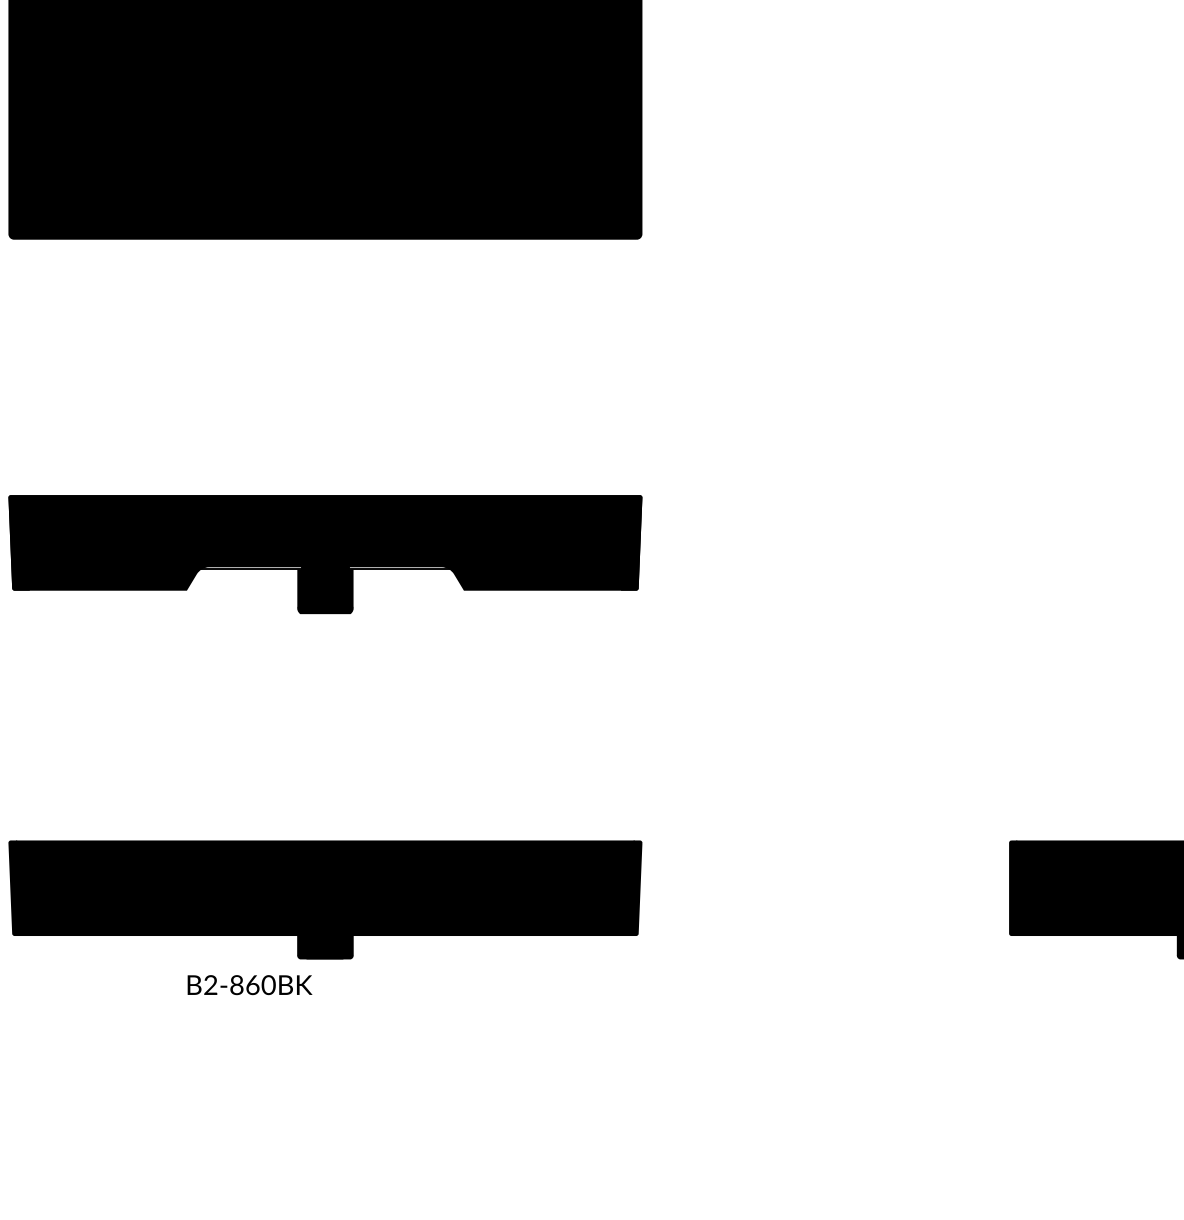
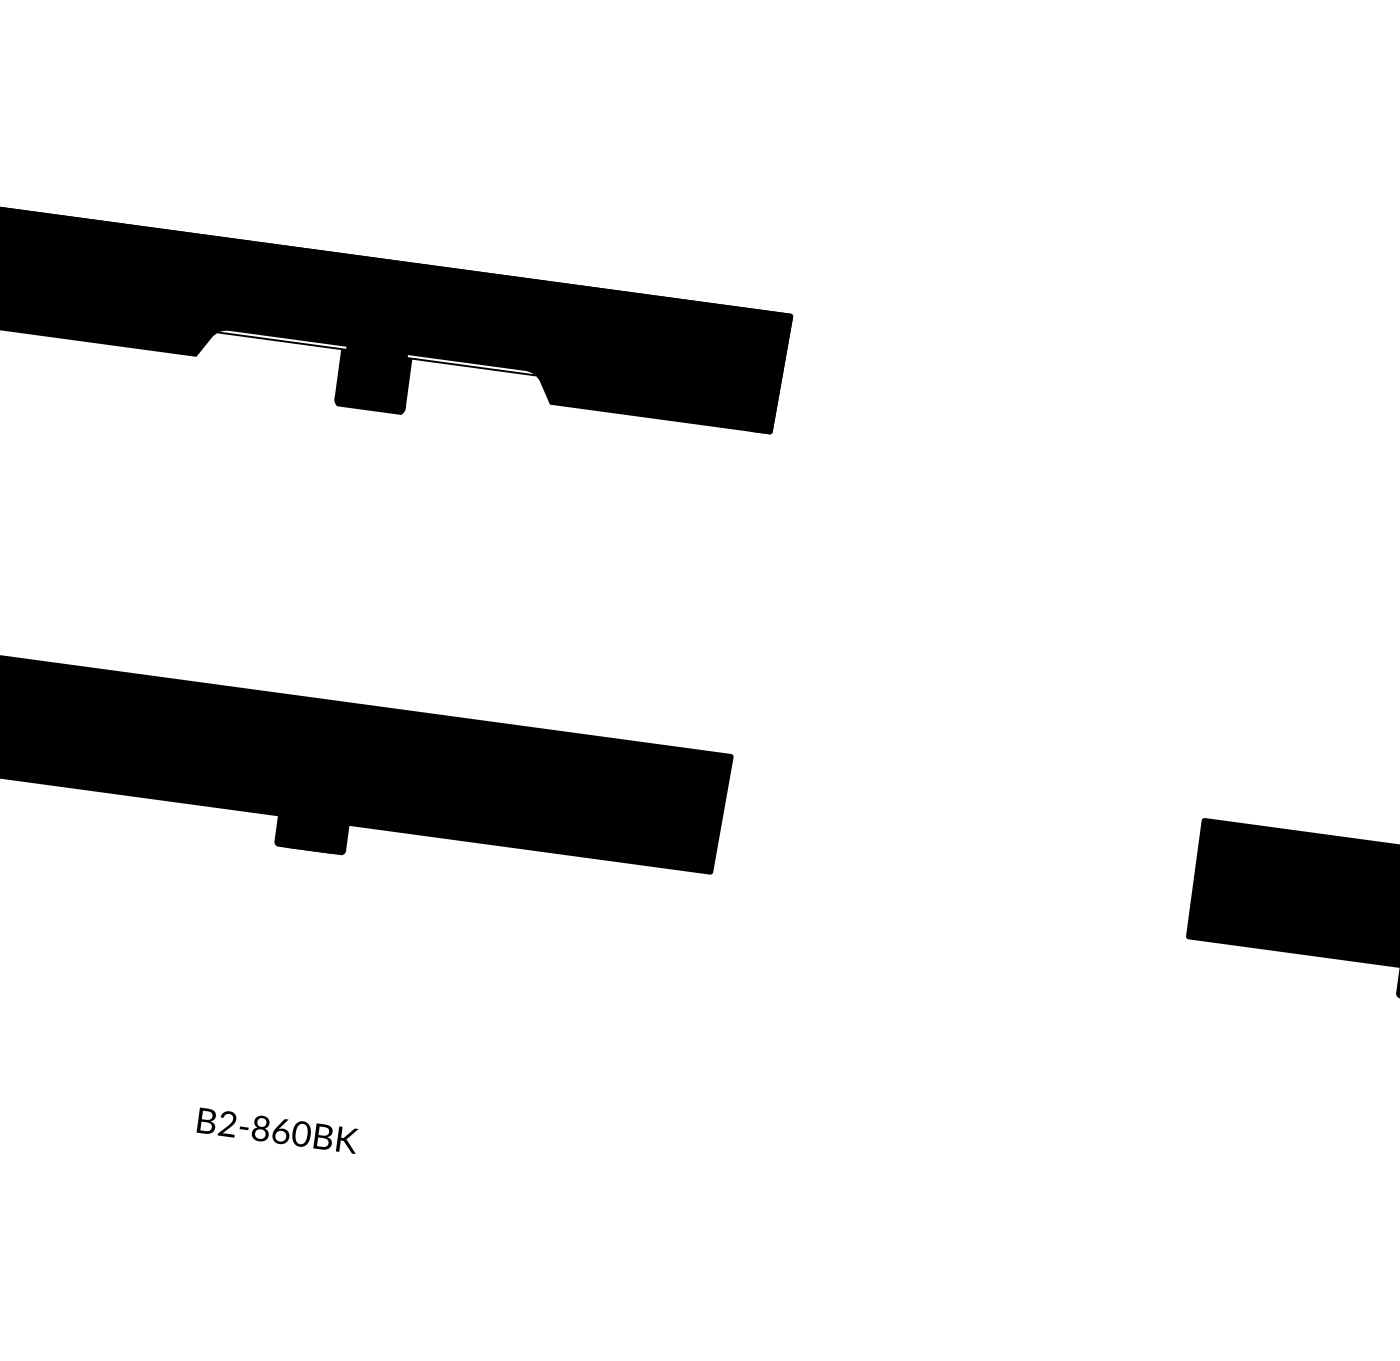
text: (249, 985) -> (277, 1131), moved

